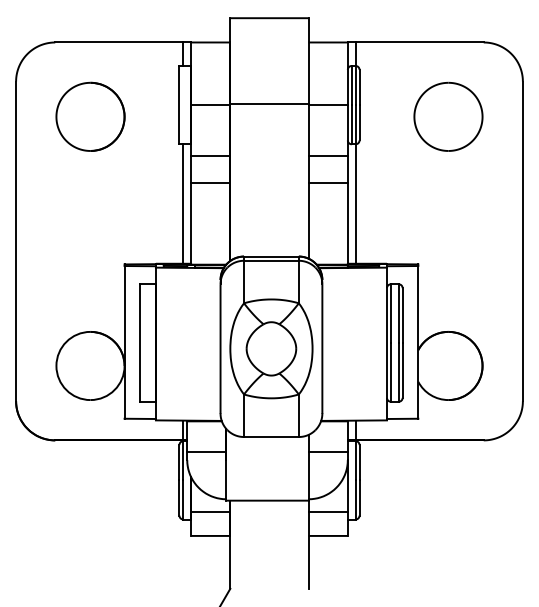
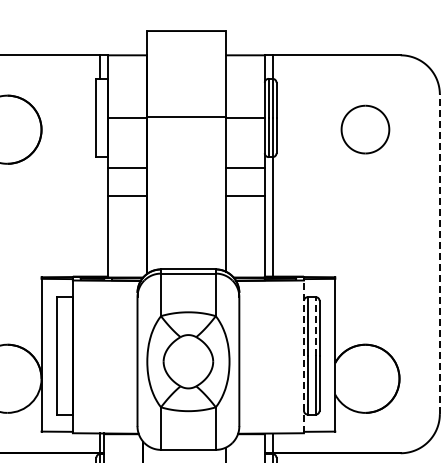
part: (448, 116) -> (365, 129), size x0.7
line: (183, 203) -> (100, 216), removed
line: (522, 241) -> (439, 254), solid -> dashed
line: (398, 313) -> (315, 326), solid -> dashed
line: (386, 343) -> (303, 356), solid -> dashed

